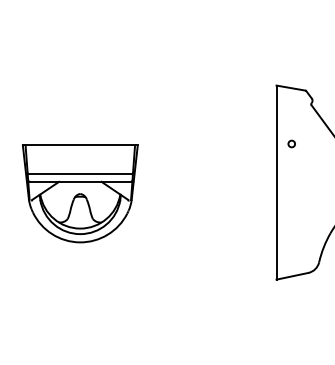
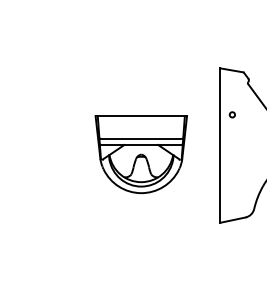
part: (80, 193) -> (141, 154), moved

